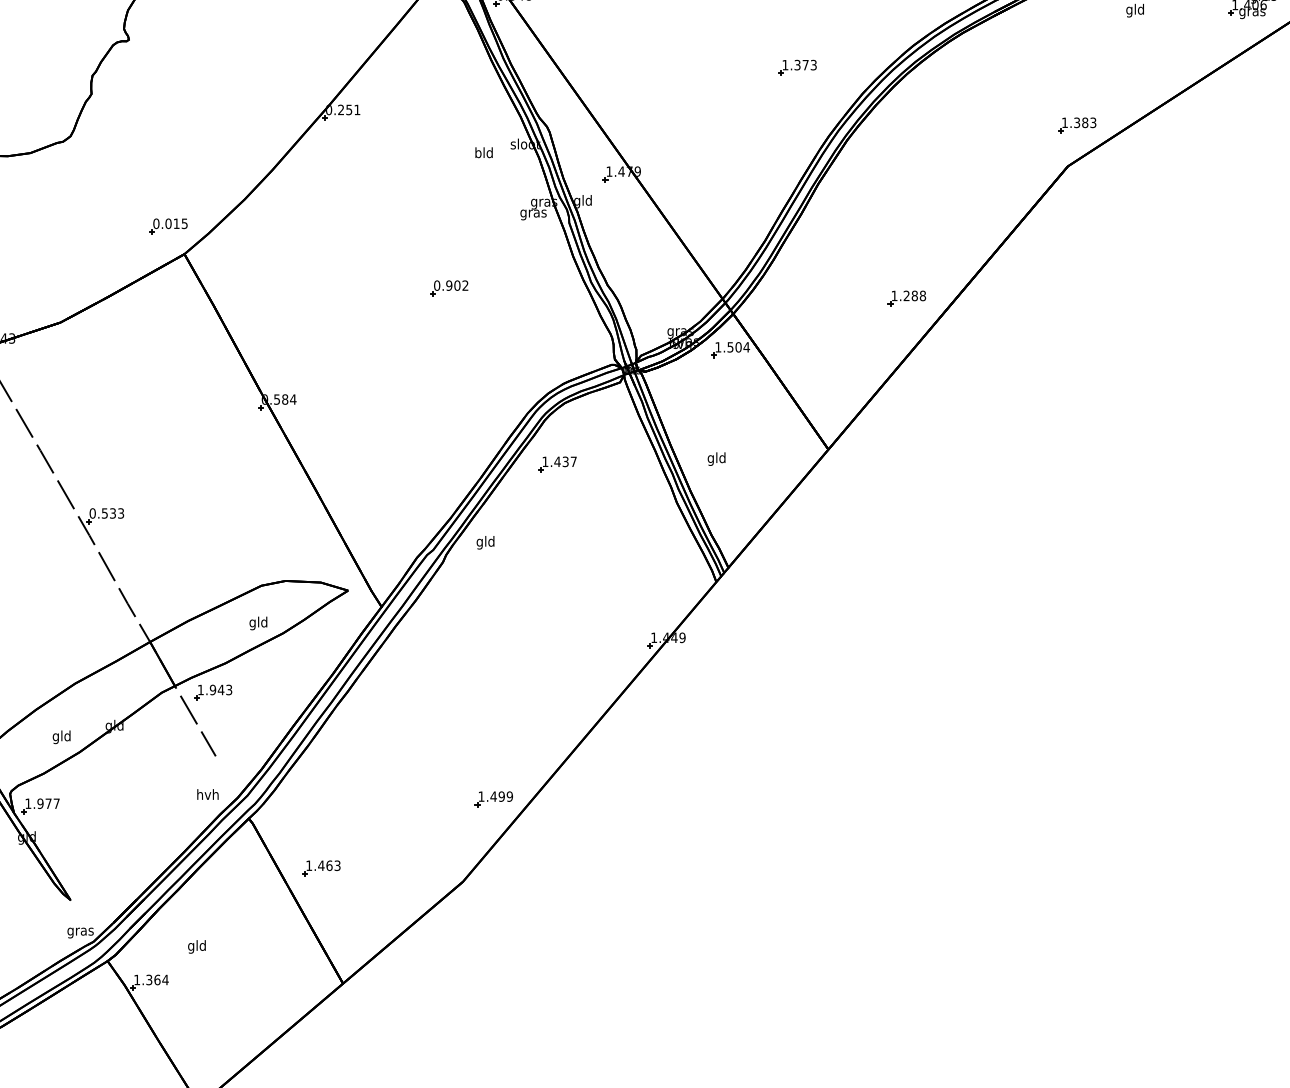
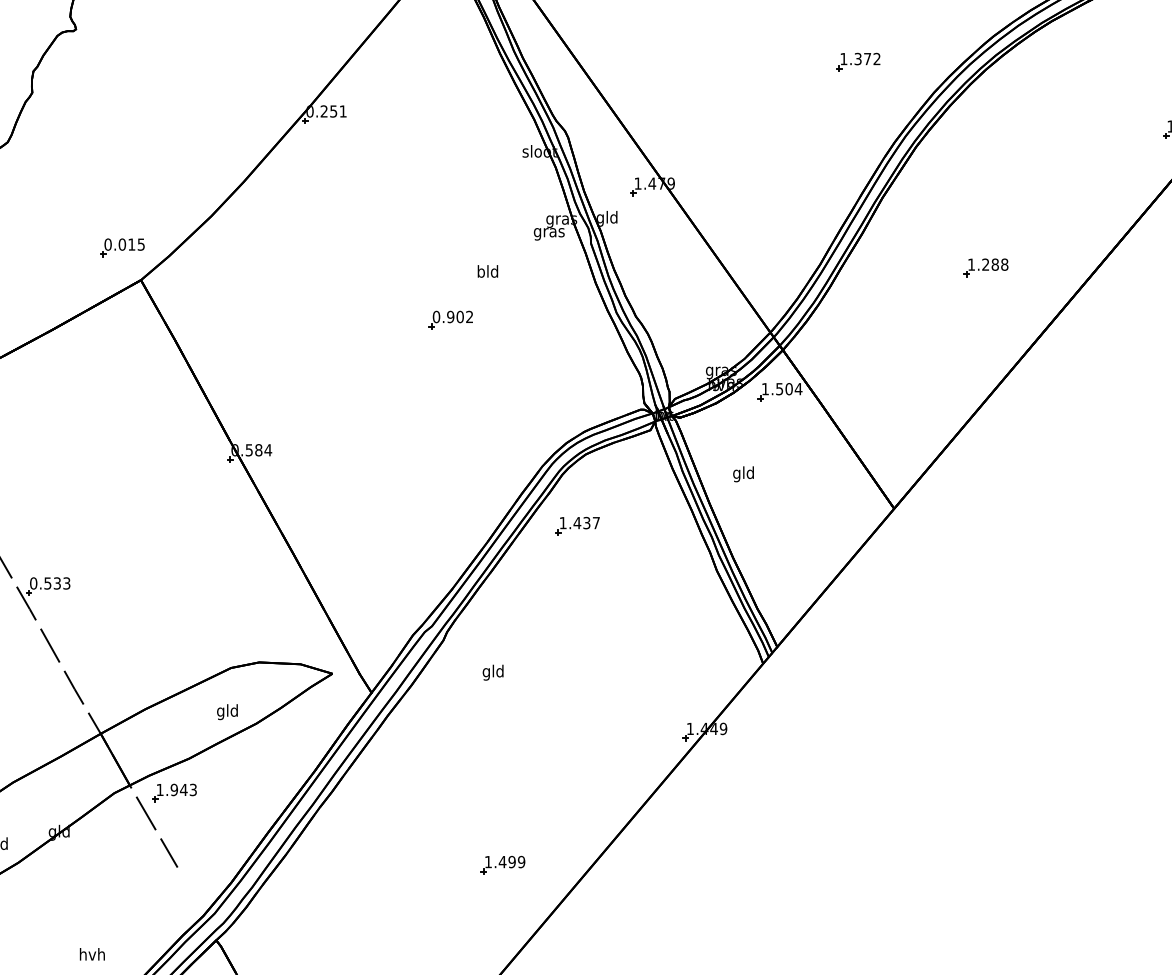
text: (813, 65) -> (876, 59), 1.373 -> 1.372
text: (483, 152) -> (487, 271), moved
part: (906, 298) -> (985, 267), moved
text: (716, 458) -> (743, 473), moved
text: (485, 542) -> (493, 672), moved
text: (207, 794) -> (91, 954), moved
part: (493, 799) -> (502, 865), moved

